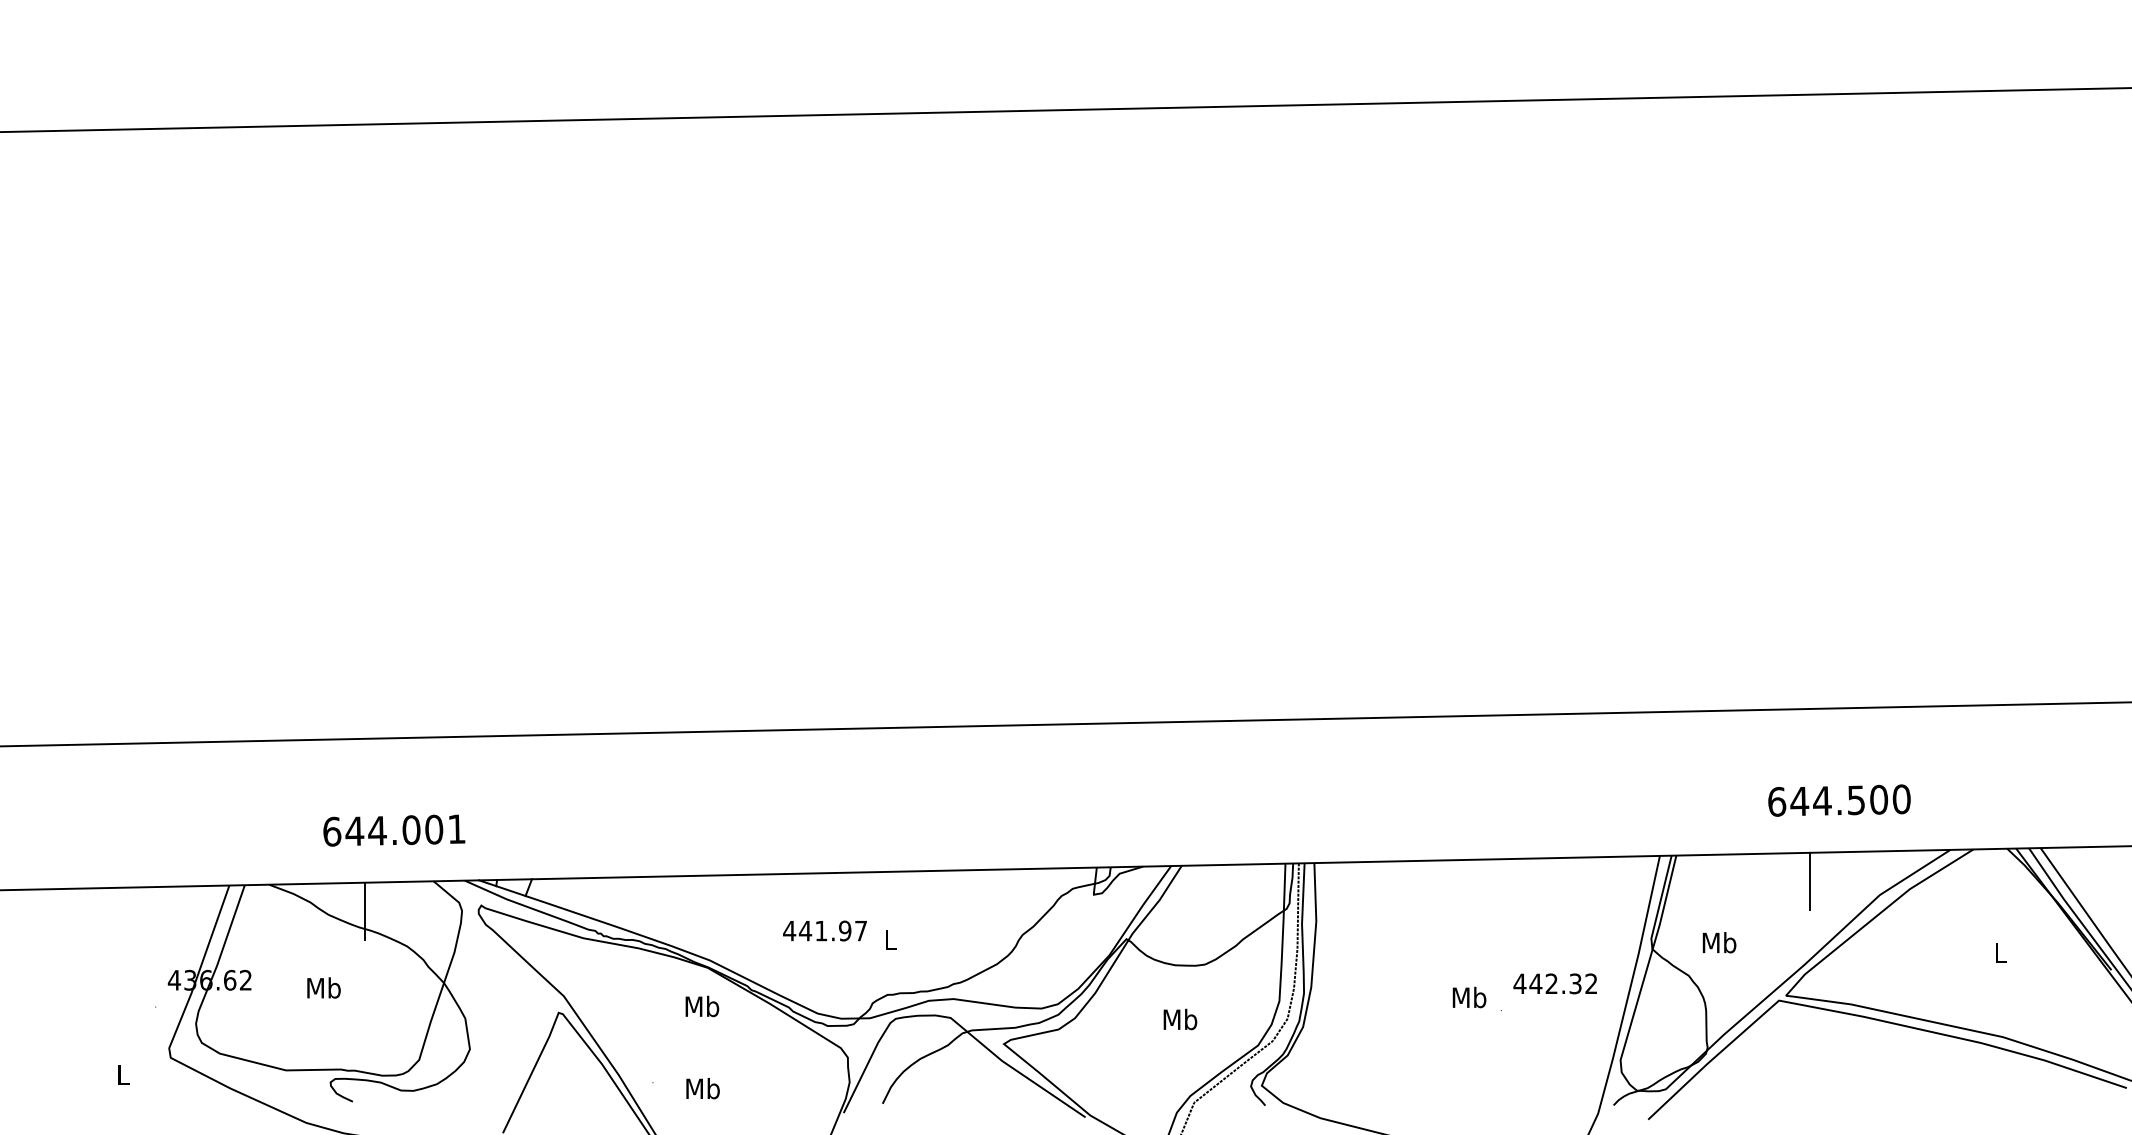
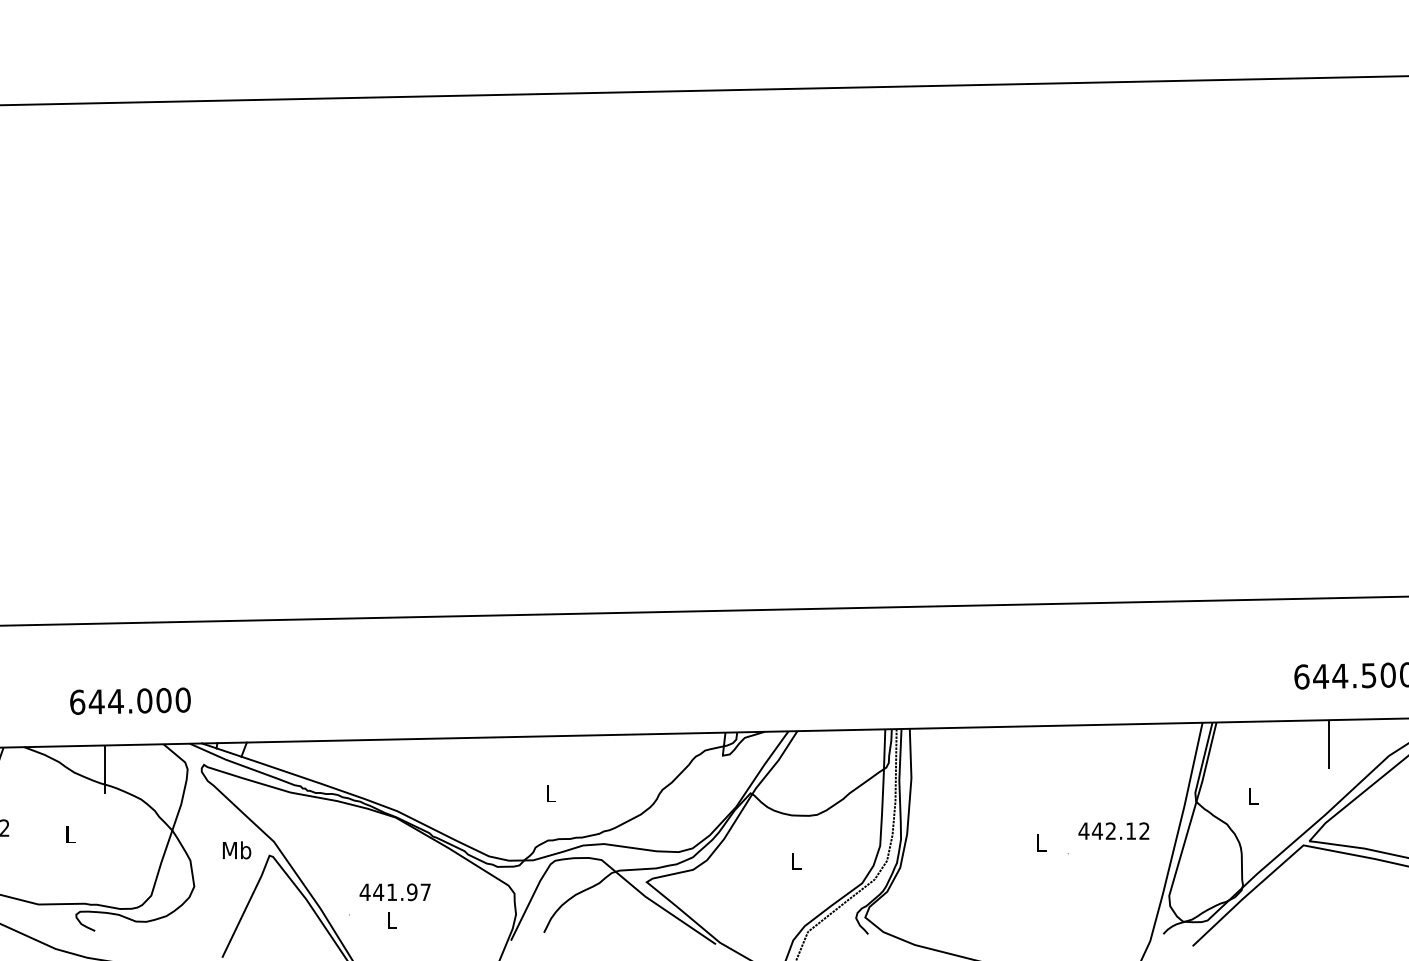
text: (456, 829) -> (182, 700), 644.001 -> 644.000
text: (824, 930) -> (394, 891), moved
text: (1719, 942) -> (1253, 796), Mb -> L
text: (1575, 983) -> (1131, 830), 442.32 -> 442.12
text: (323, 987) -> (70, 834), Mb -> L
text: (1469, 997) -> (1041, 842), Mb -> L
text: (702, 1006) -> (237, 850), moved
text: (1180, 1019) -> (796, 861), Mb -> L
text: (702, 1088) -> (391, 919), Mb -> L

